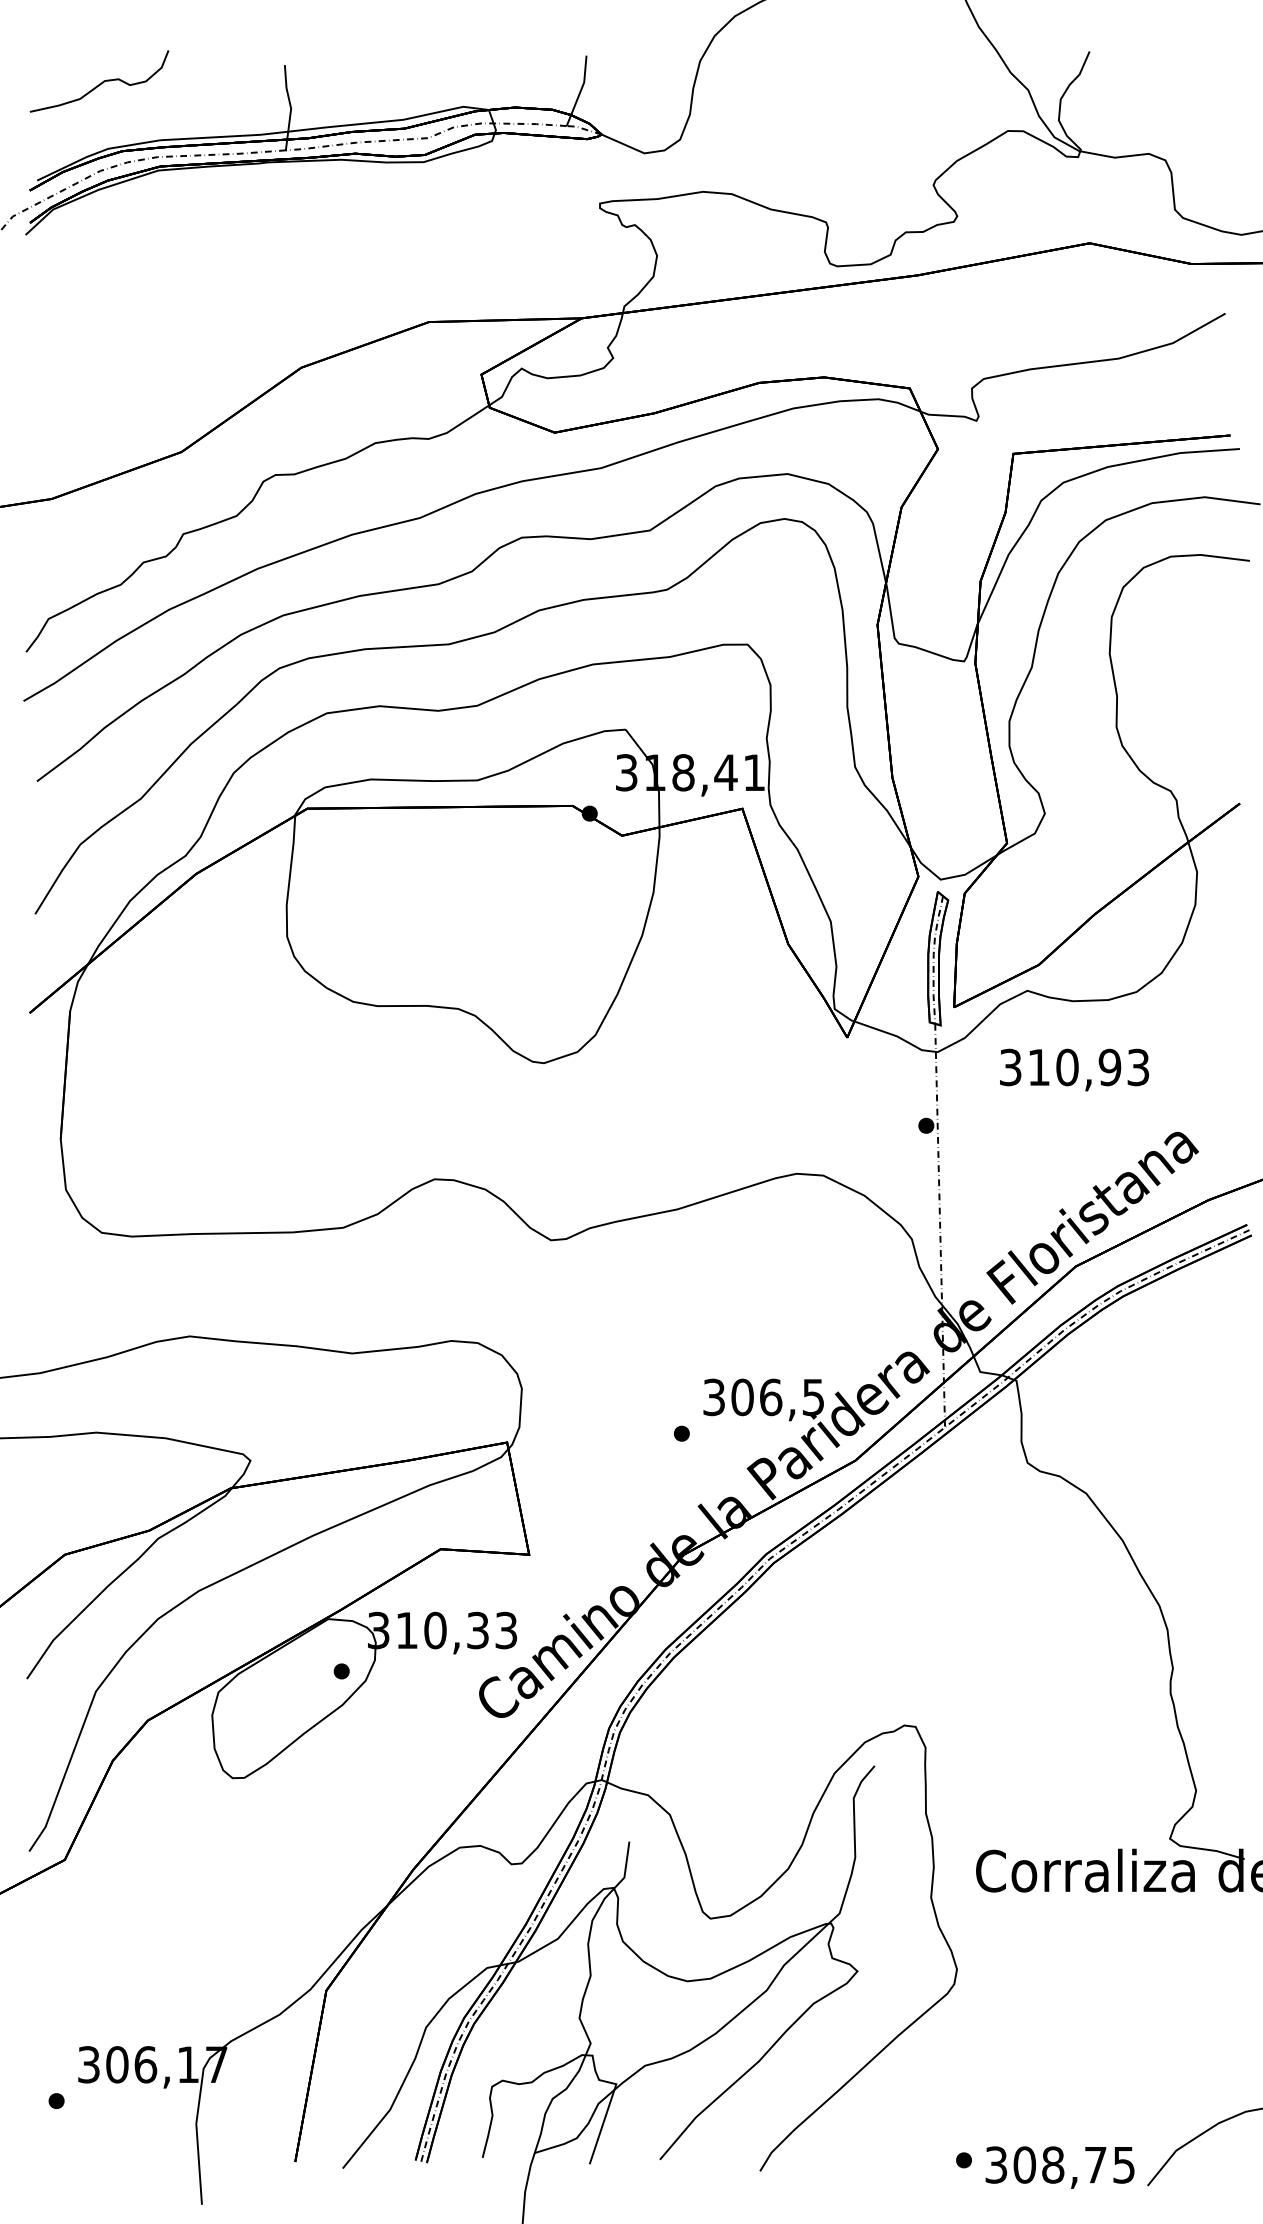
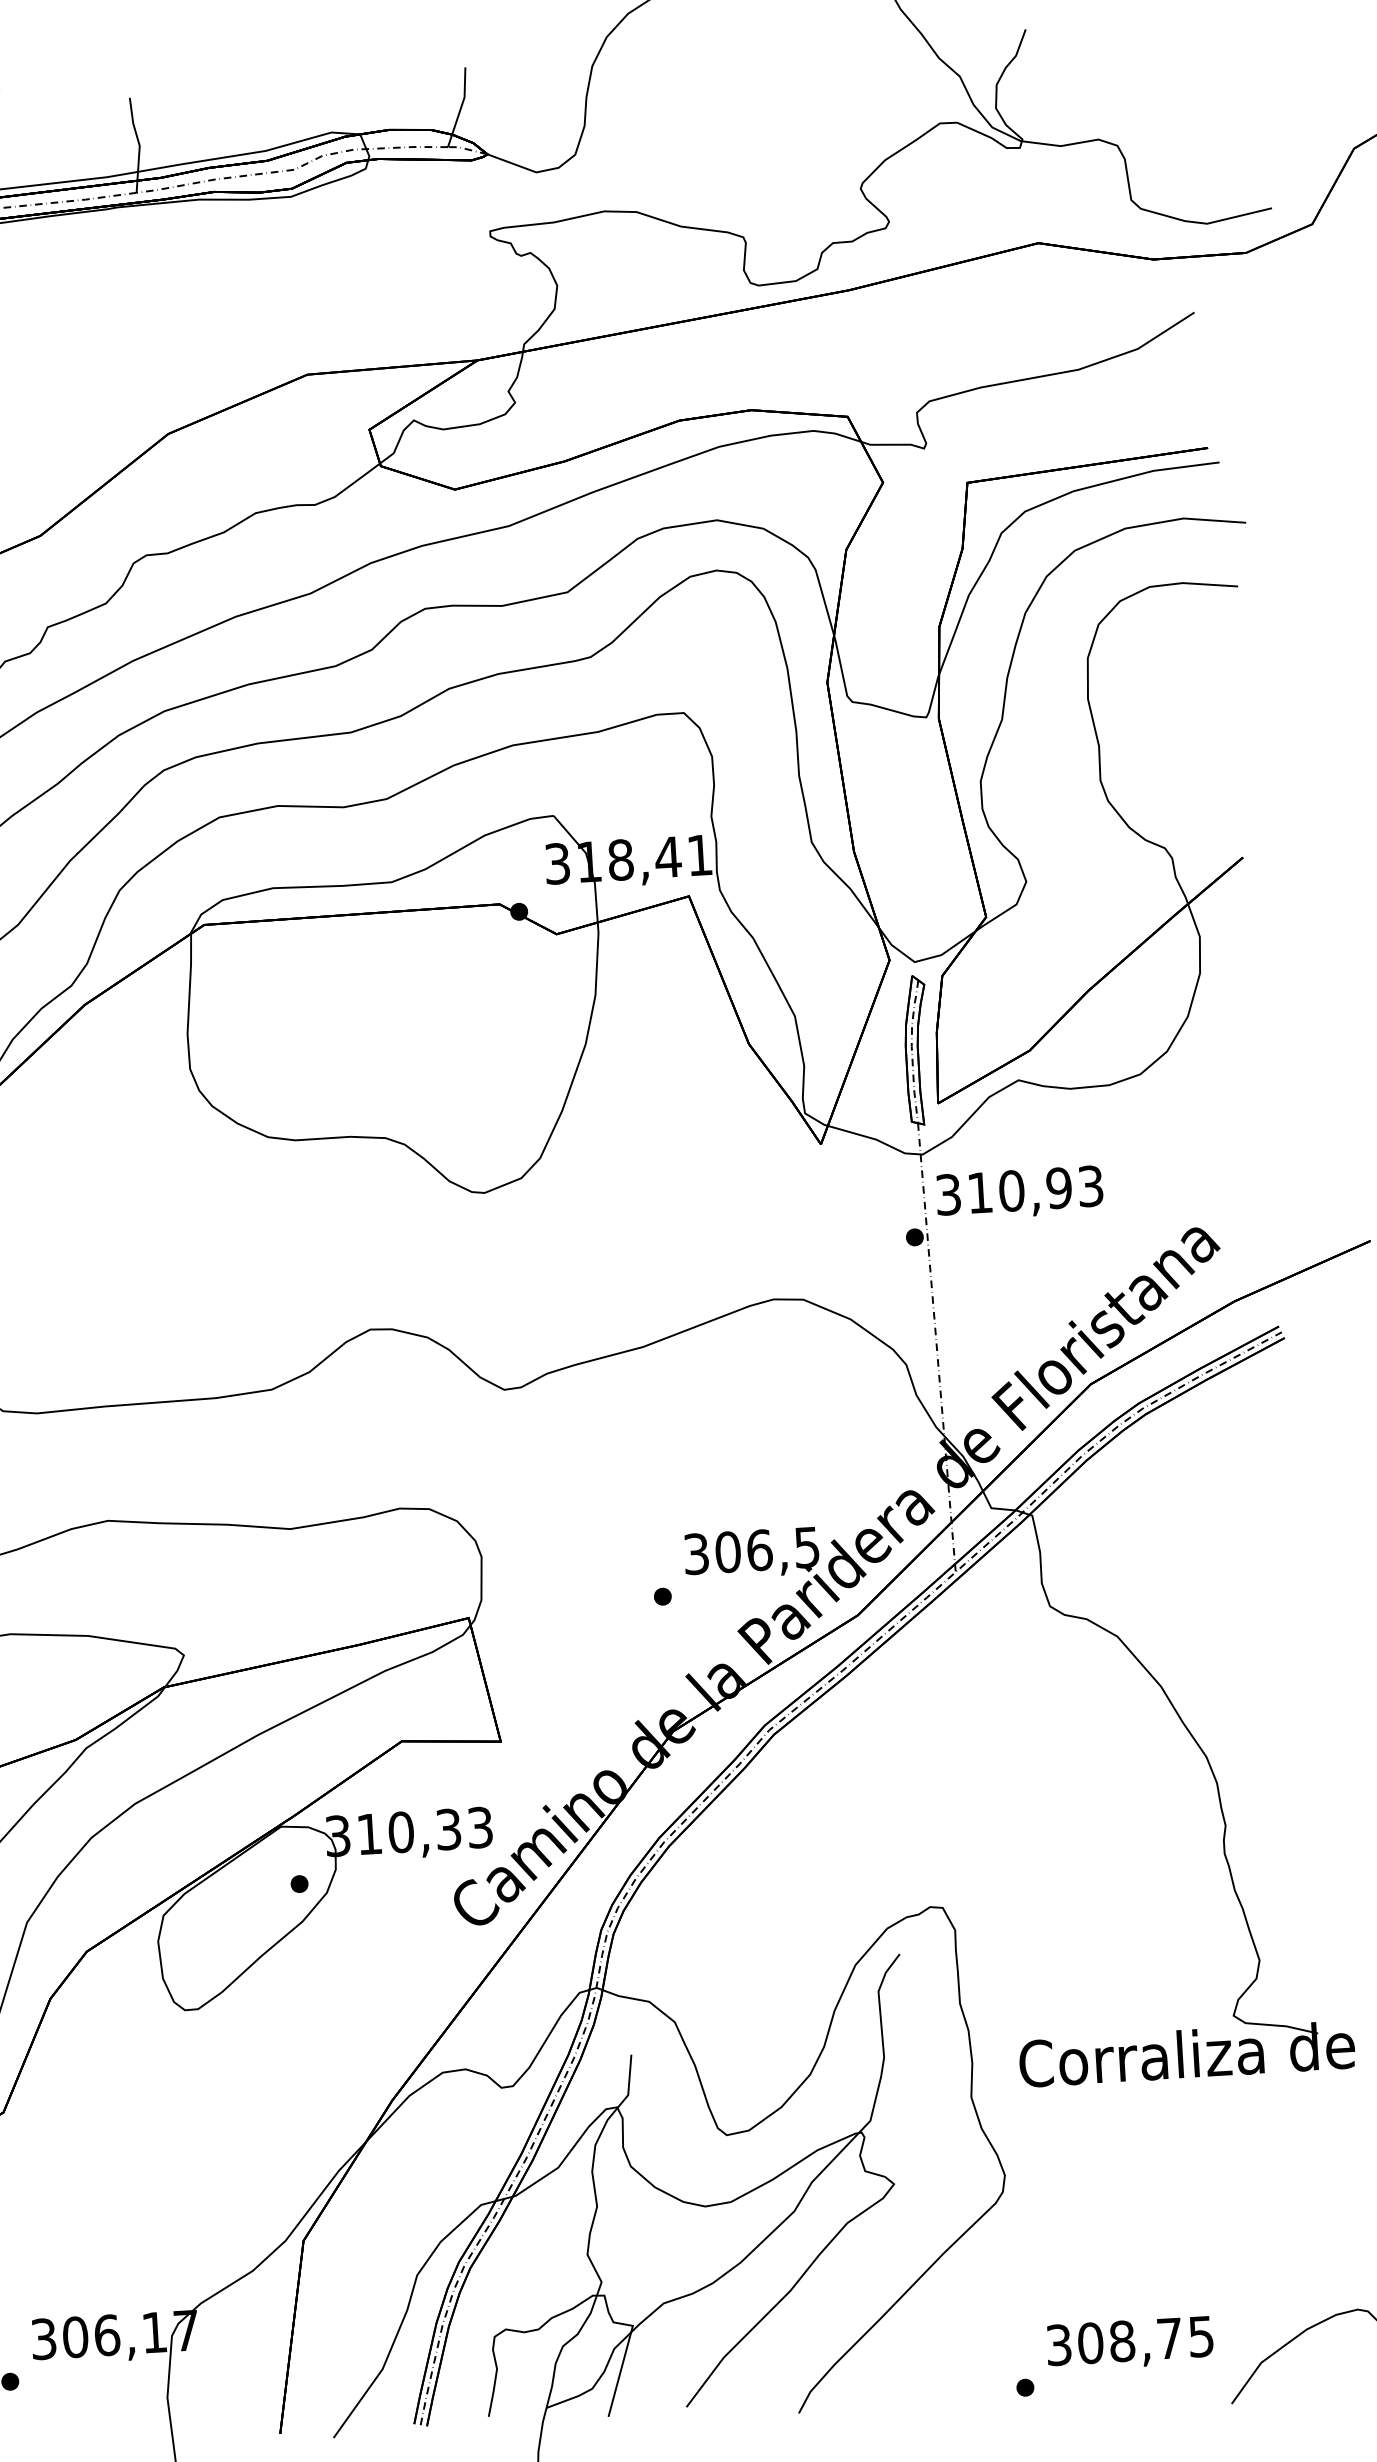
text: (1074, 1069) -> (1019, 1192), moved
text: (1059, 2167) -> (1129, 2343), moved

